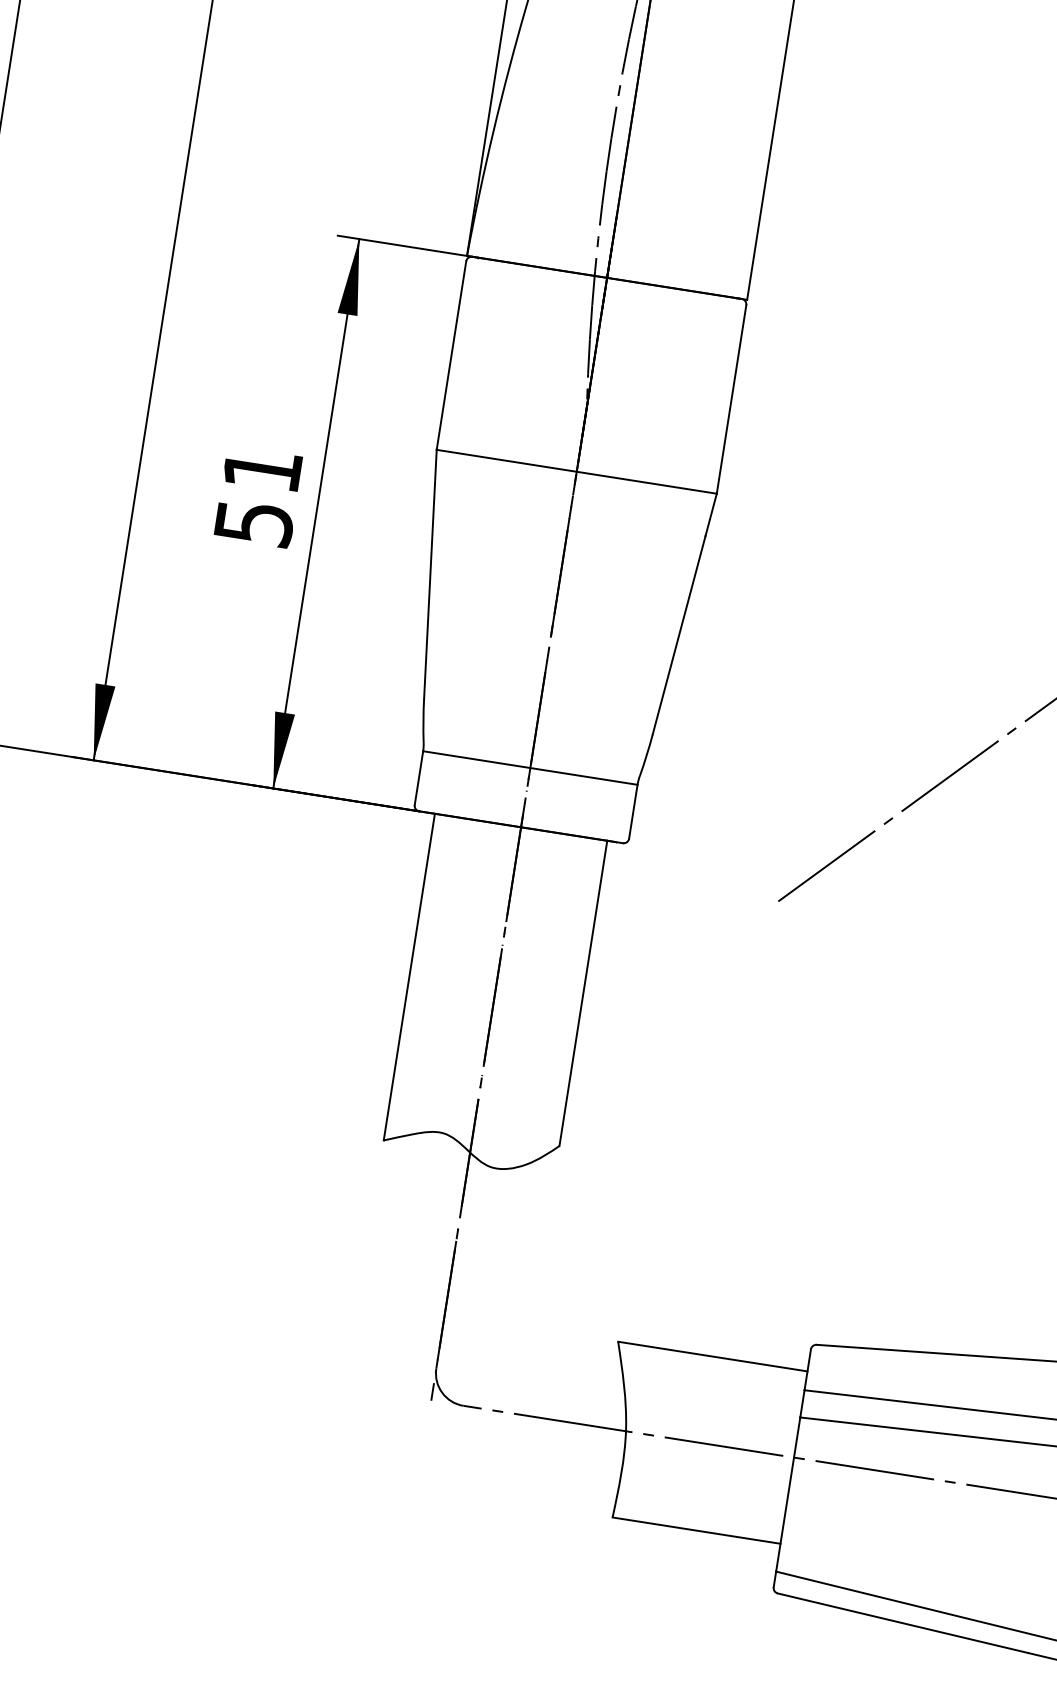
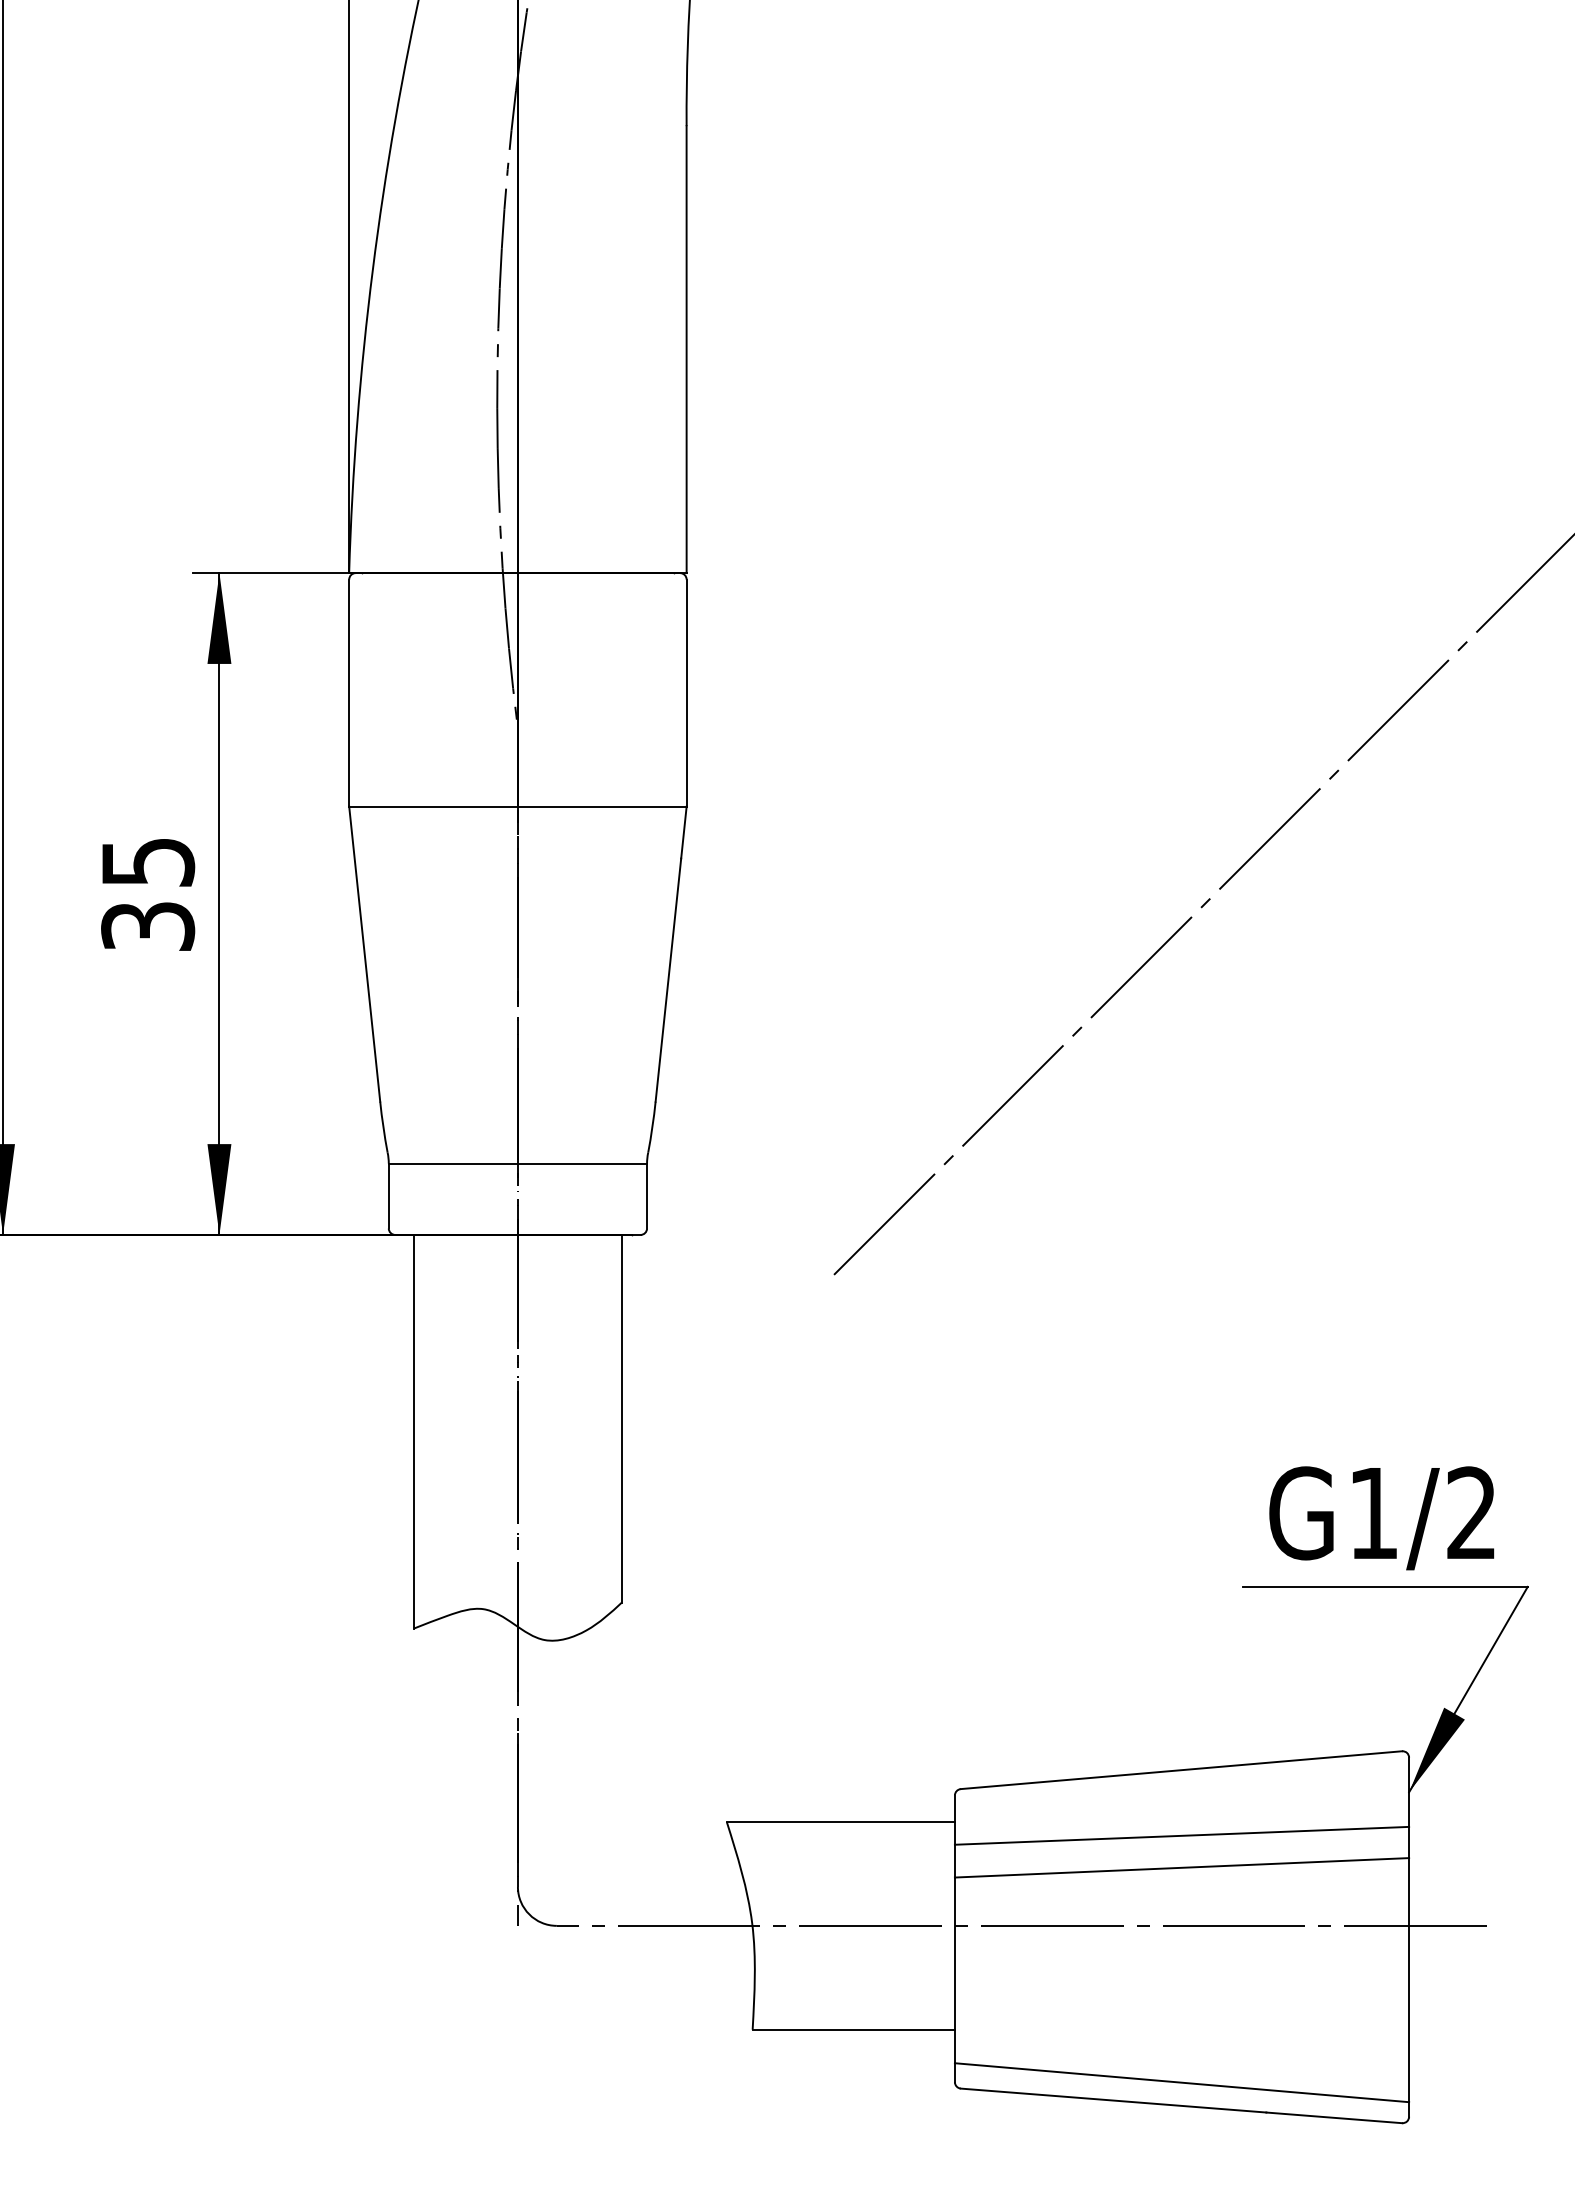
text: (258, 496) -> (148, 894), 51 -> 35

